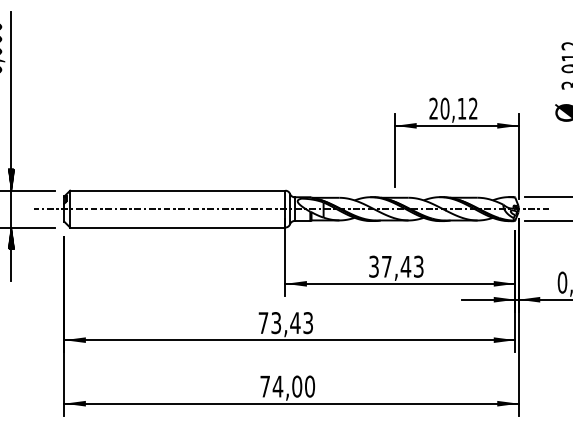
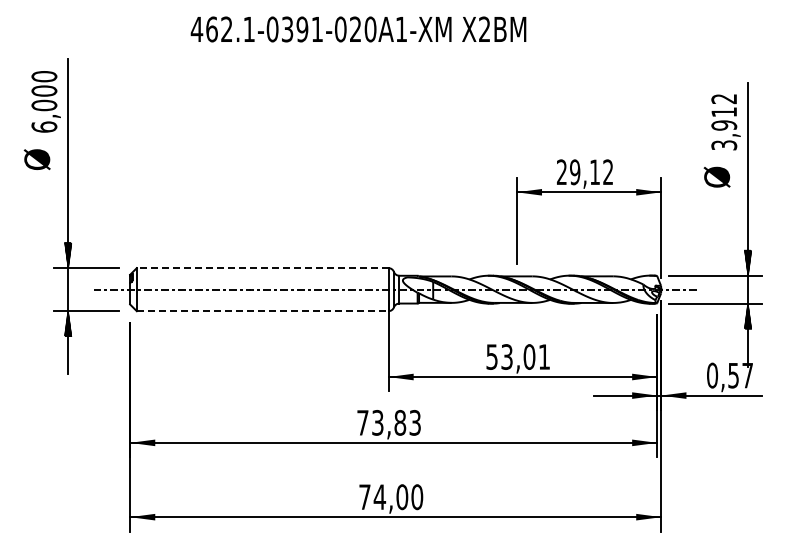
text: (445, 108) -> (575, 172), 20,12 -> 29,12
line: (177, 191) -> (262, 268), solid -> dashed
line: (177, 227) -> (262, 311), solid -> dashed
text: (396, 266) -> (518, 356), 37,43 -> 53,01
text: (295, 322) -> (400, 422), 73,43 -> 73,83

